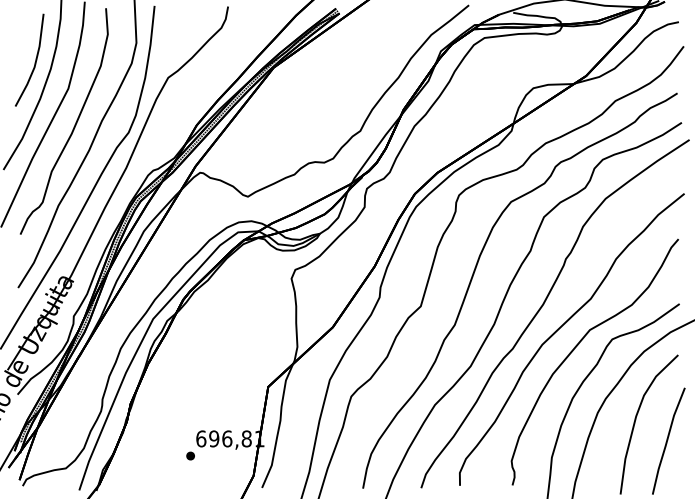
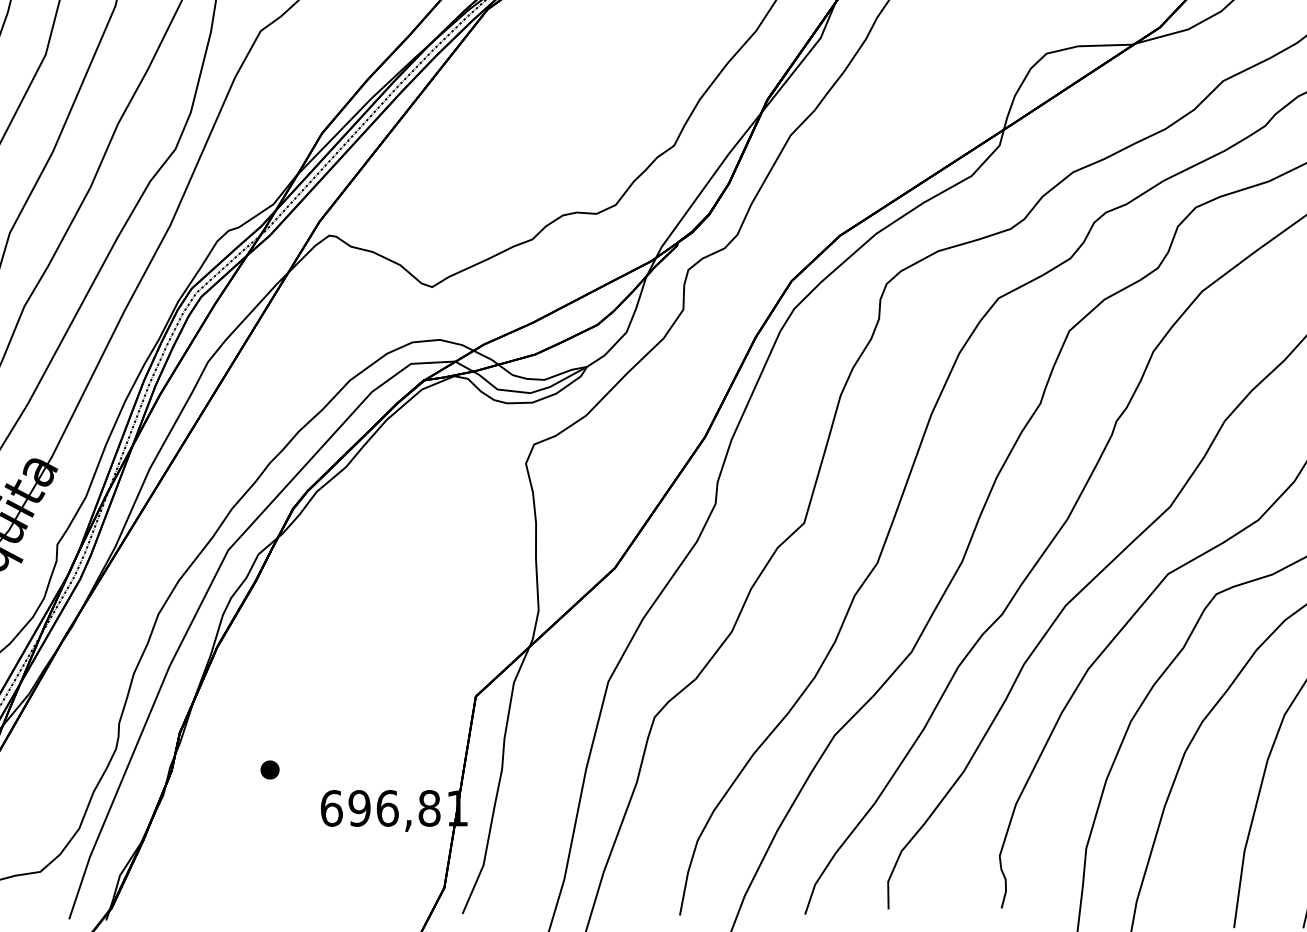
part: (190, 455) -> (269, 768), moved

